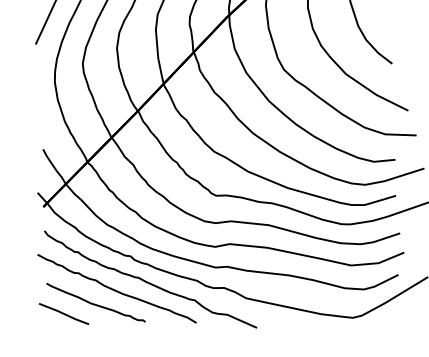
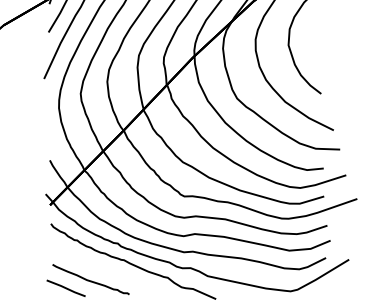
part: (117, 288) -> (107, 268), removed

